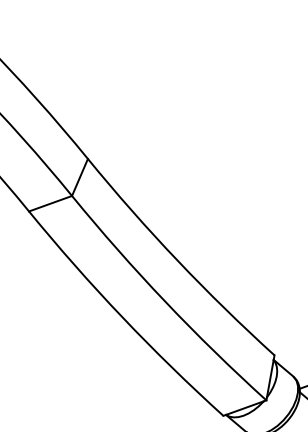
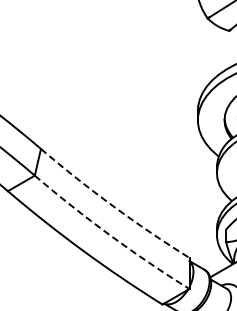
arc: (177, 261) -> (113, 206), solid -> dashed
arc: (166, 302) -> (110, 235), solid -> dashed

